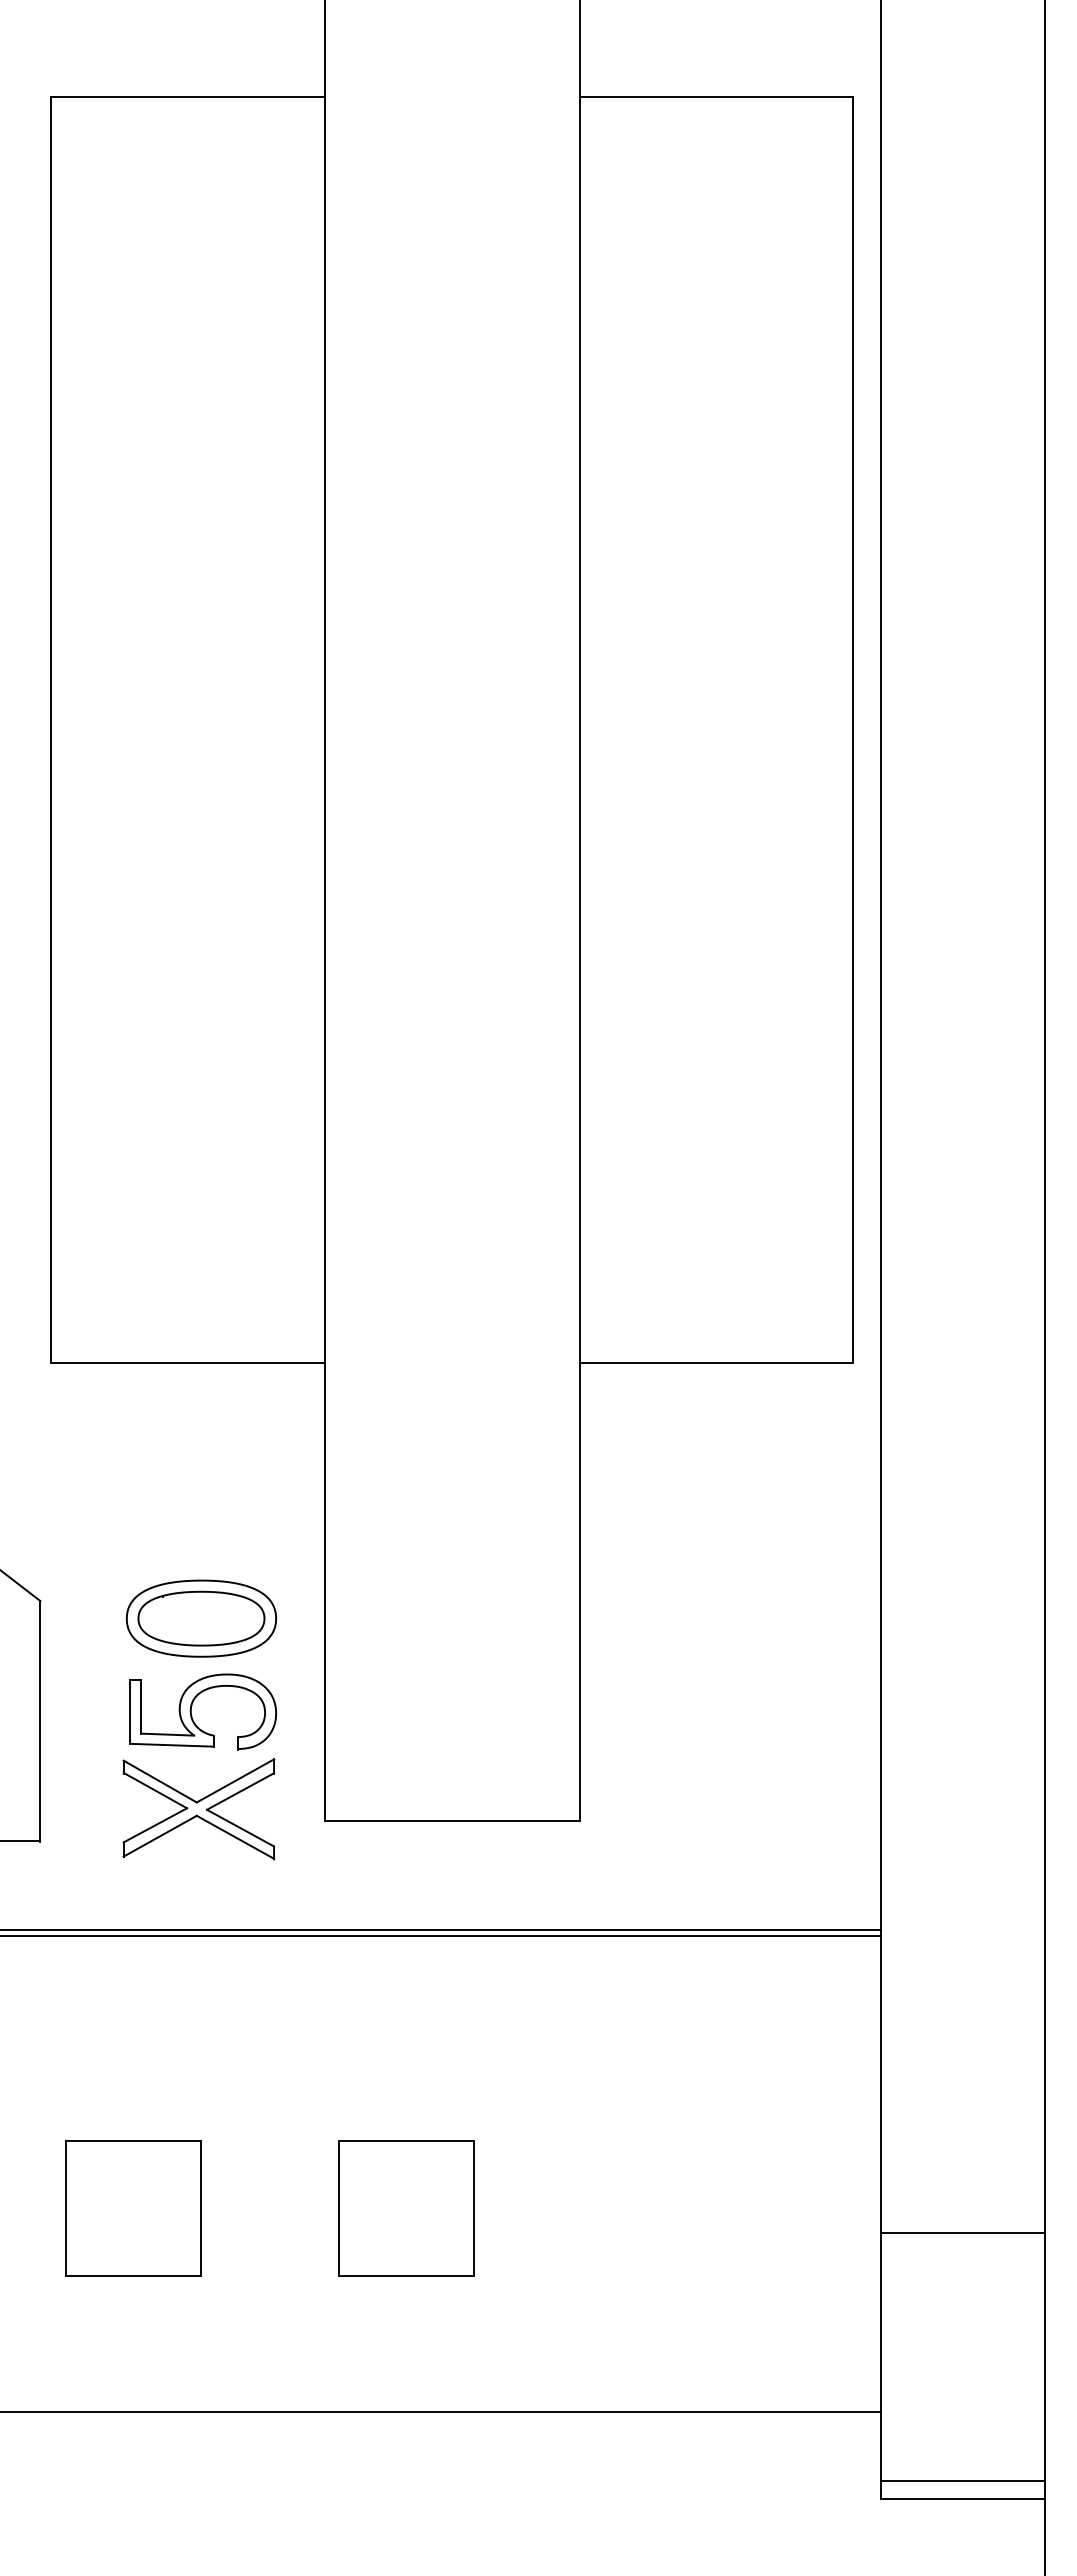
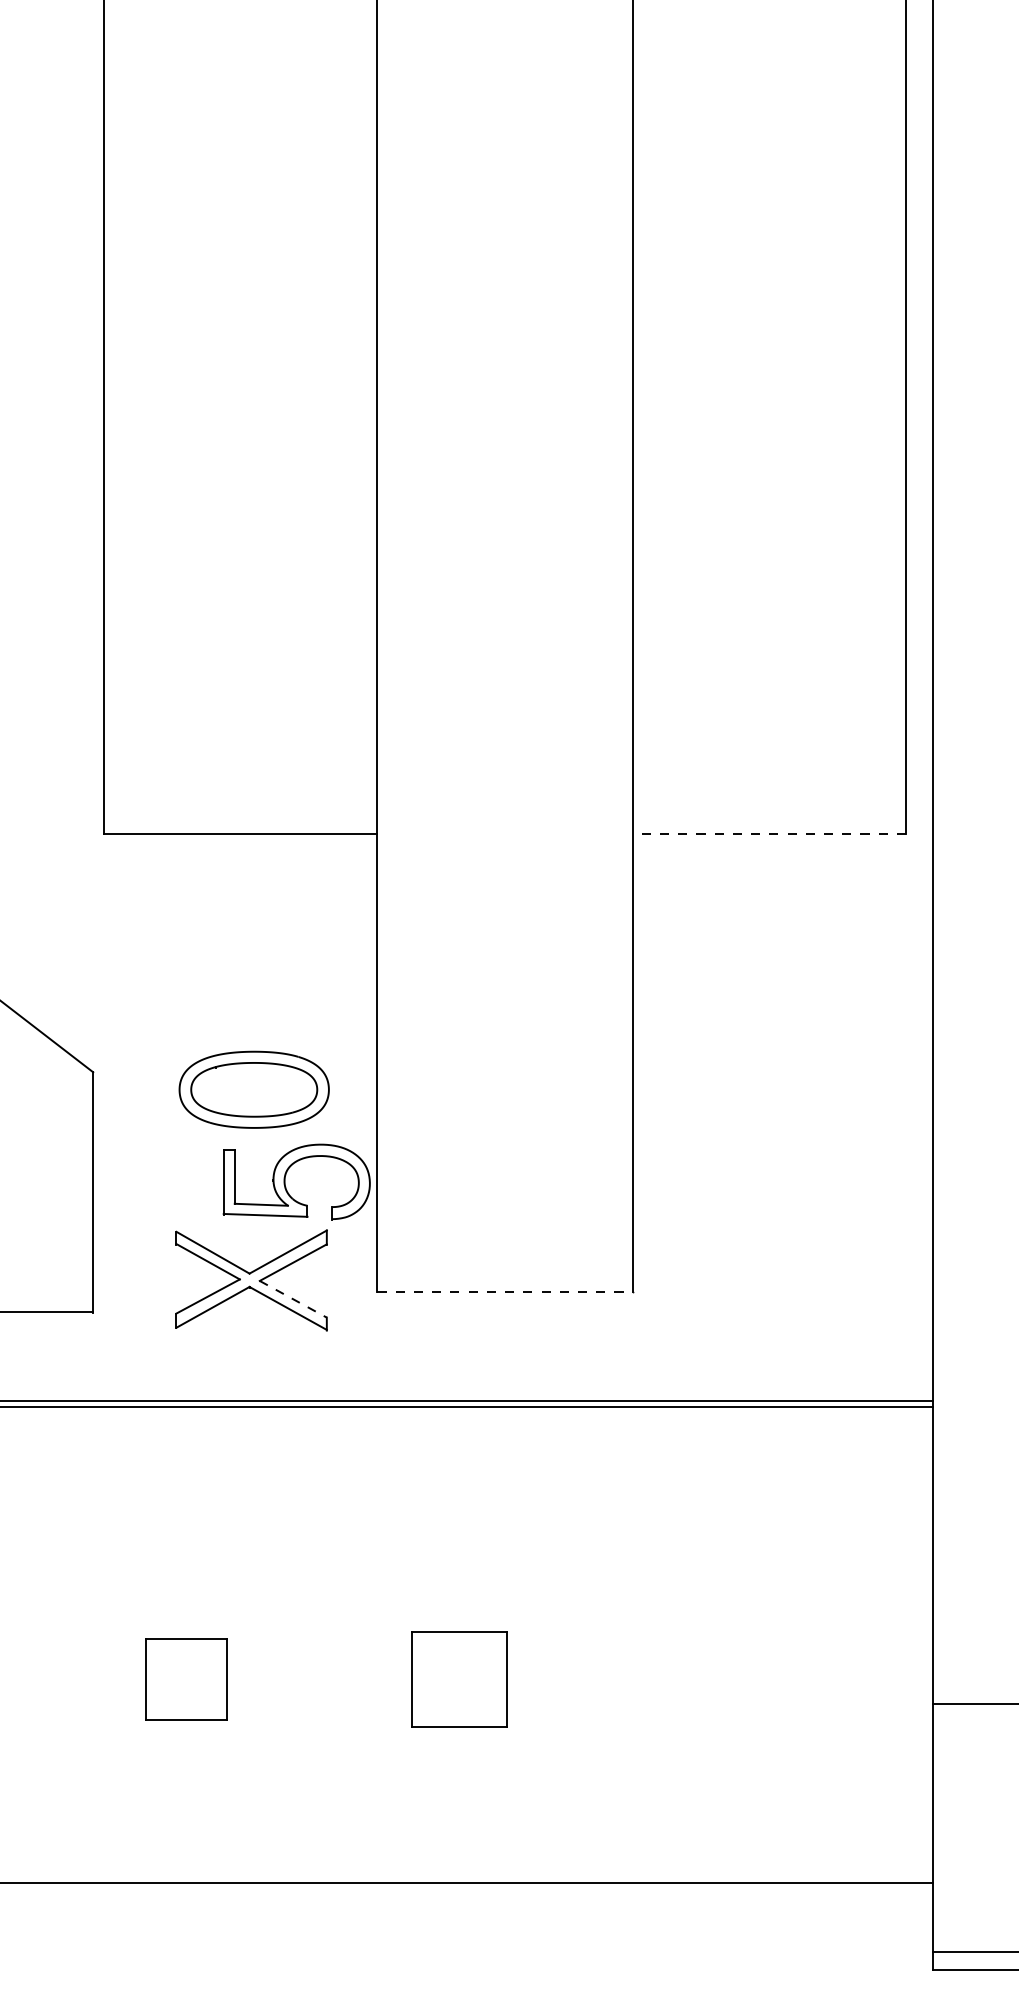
line: (716, 1362) -> (769, 833), solid -> dashed
part: (192, 1715) -> (286, 1185), moved
line: (452, 1821) -> (505, 1292), solid -> dashed
line: (240, 1828) -> (293, 1299), solid -> dashed
part: (133, 2208) -> (186, 1679), size x0.6
part: (406, 2208) -> (459, 1679), size x0.7

